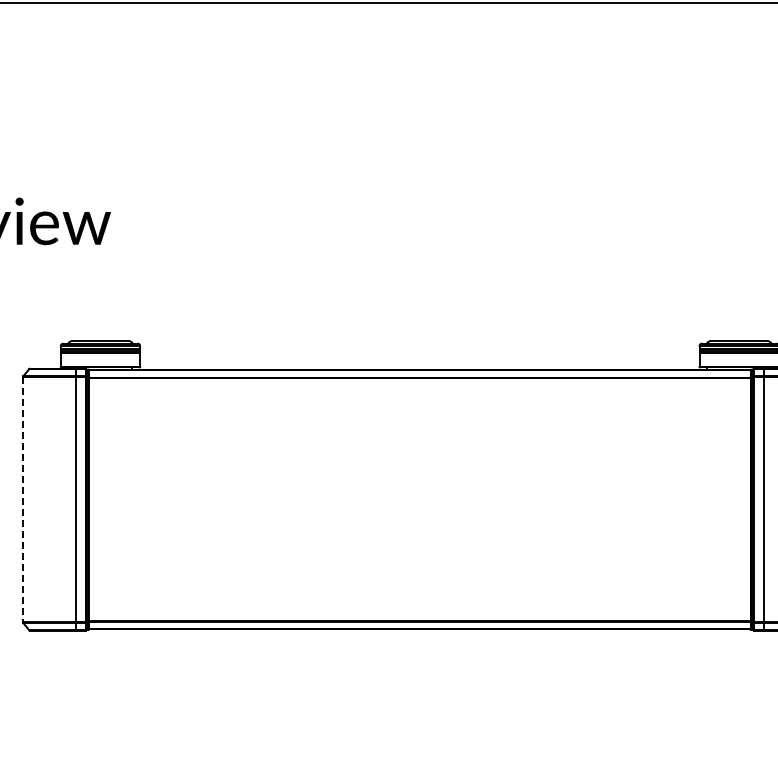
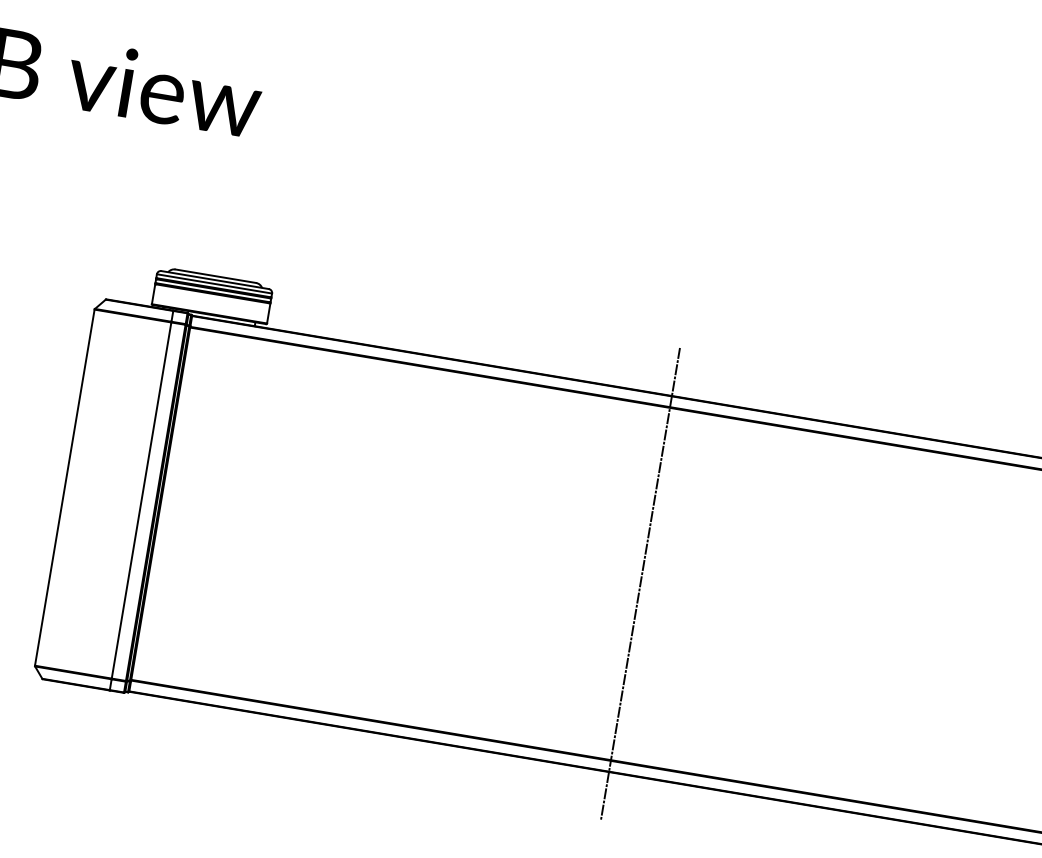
line: (22, 499) -> (64, 487), dashed -> solid
line: (419, 499) -> (640, 583), added

